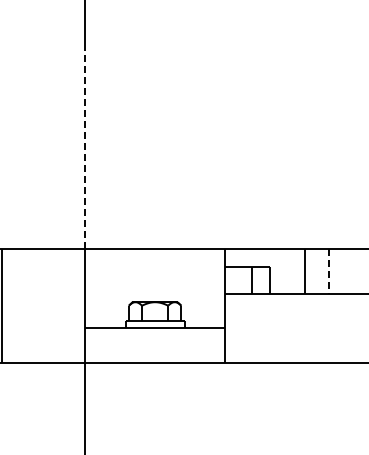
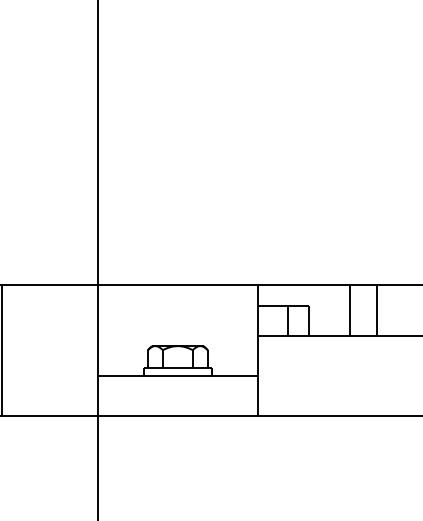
line: (85, 149) -> (98, 171), dashed -> solid
line: (329, 271) -> (377, 310), dashed -> solid

